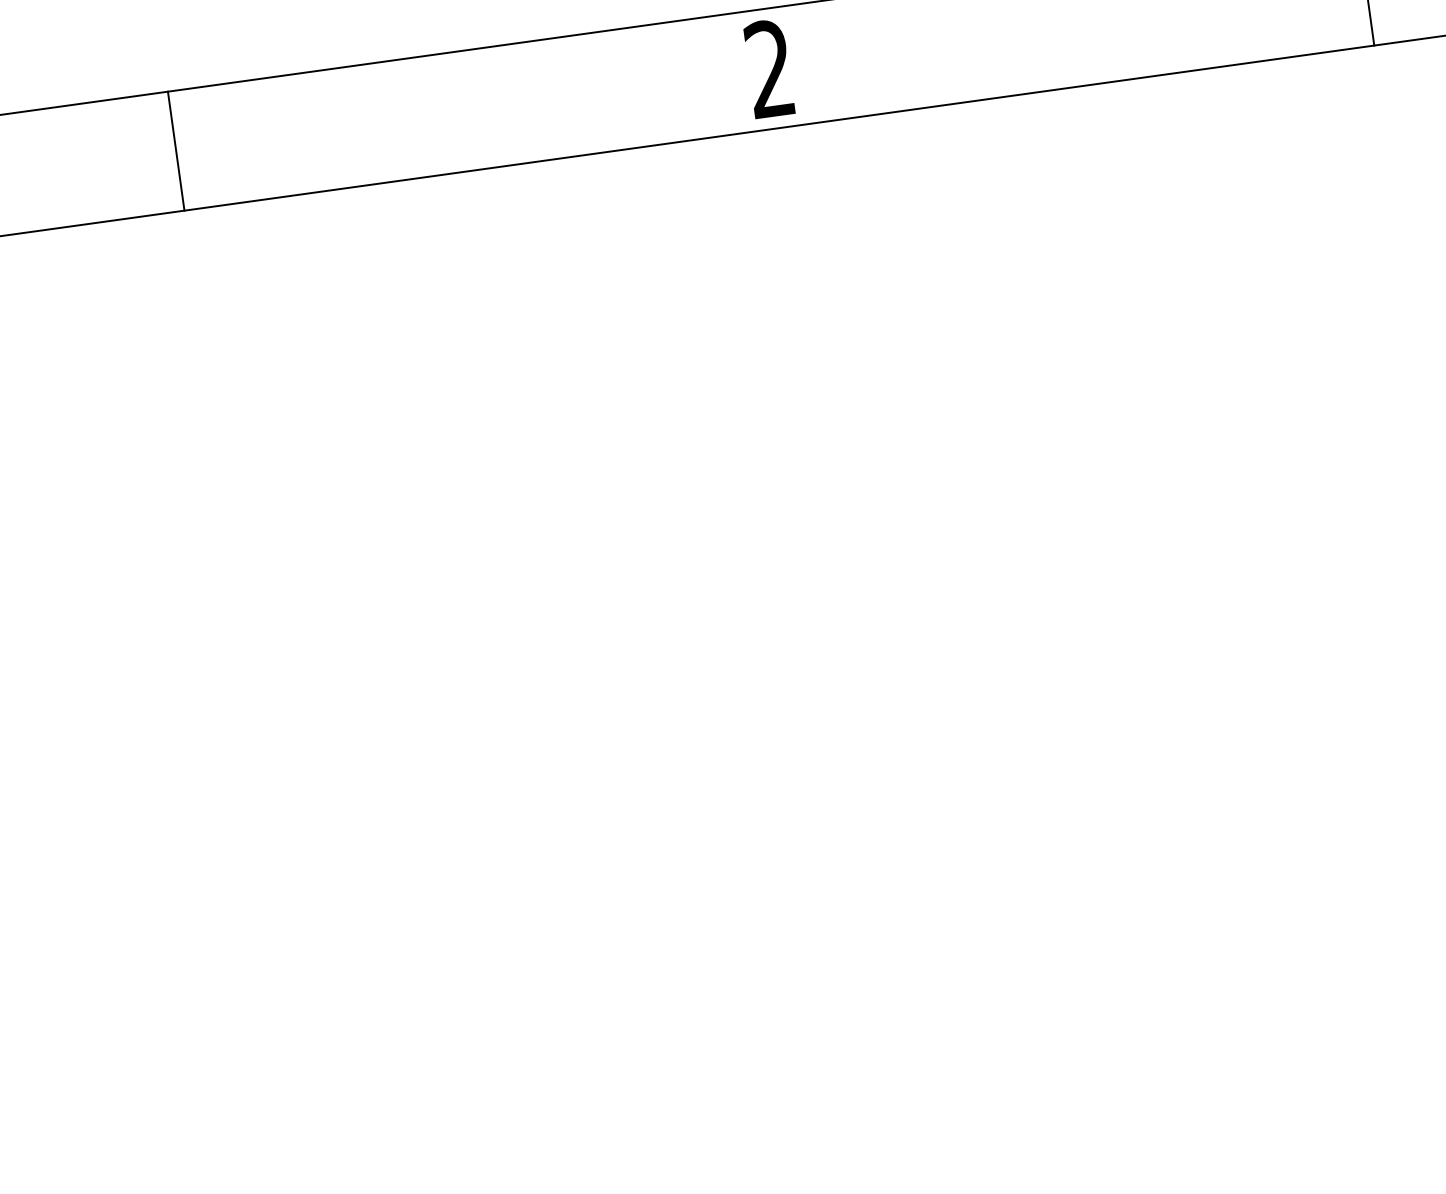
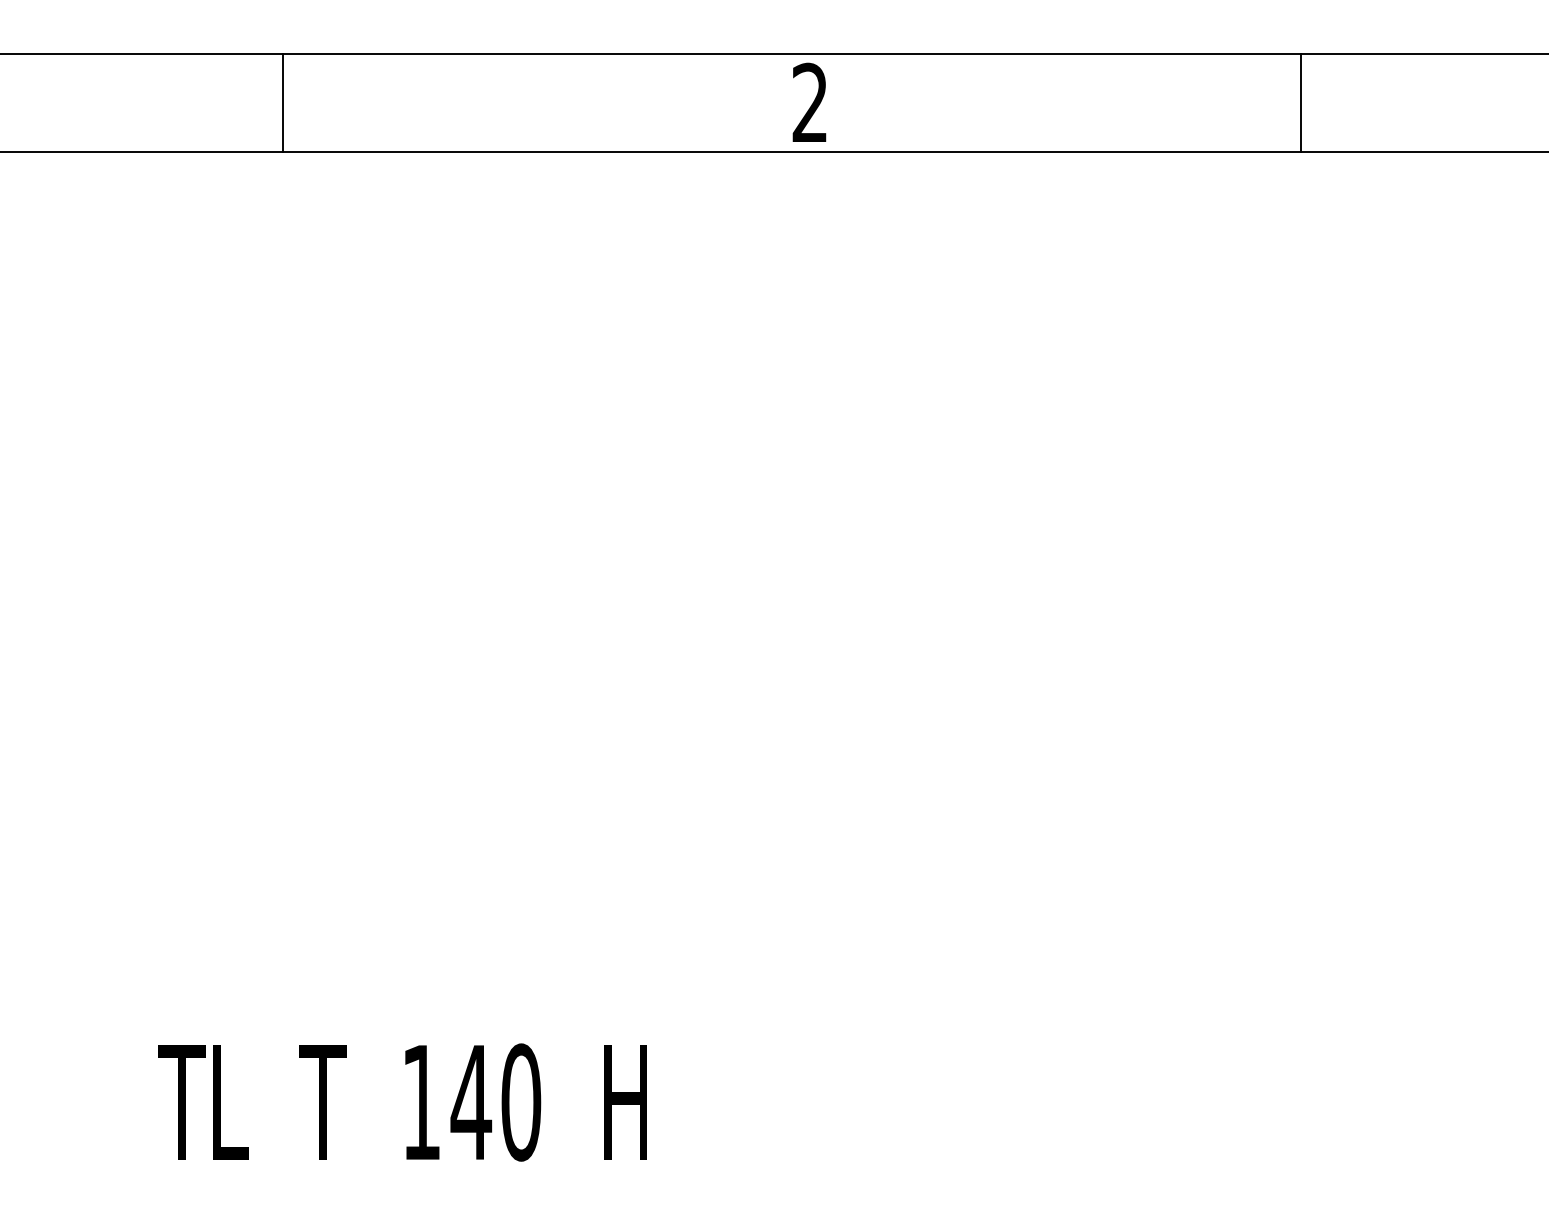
line: (175, 150) -> (282, 102), moved

